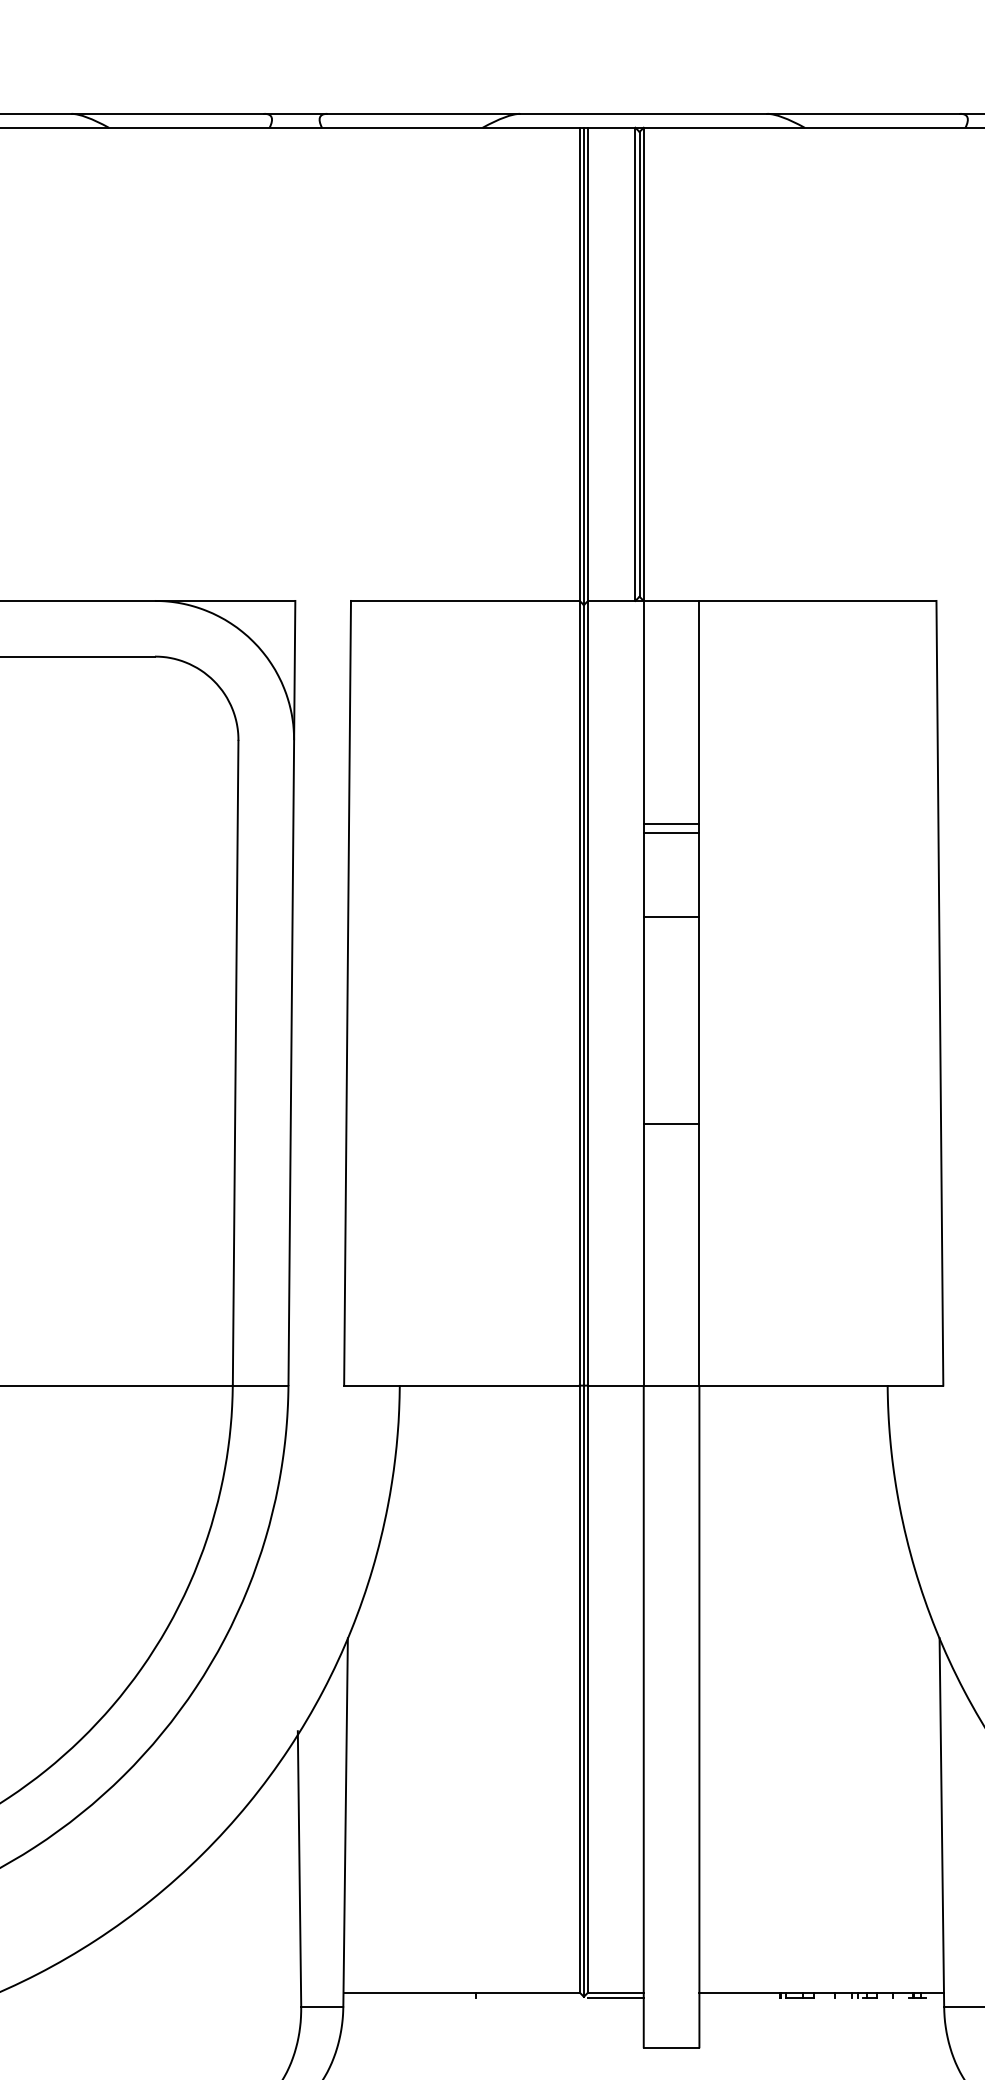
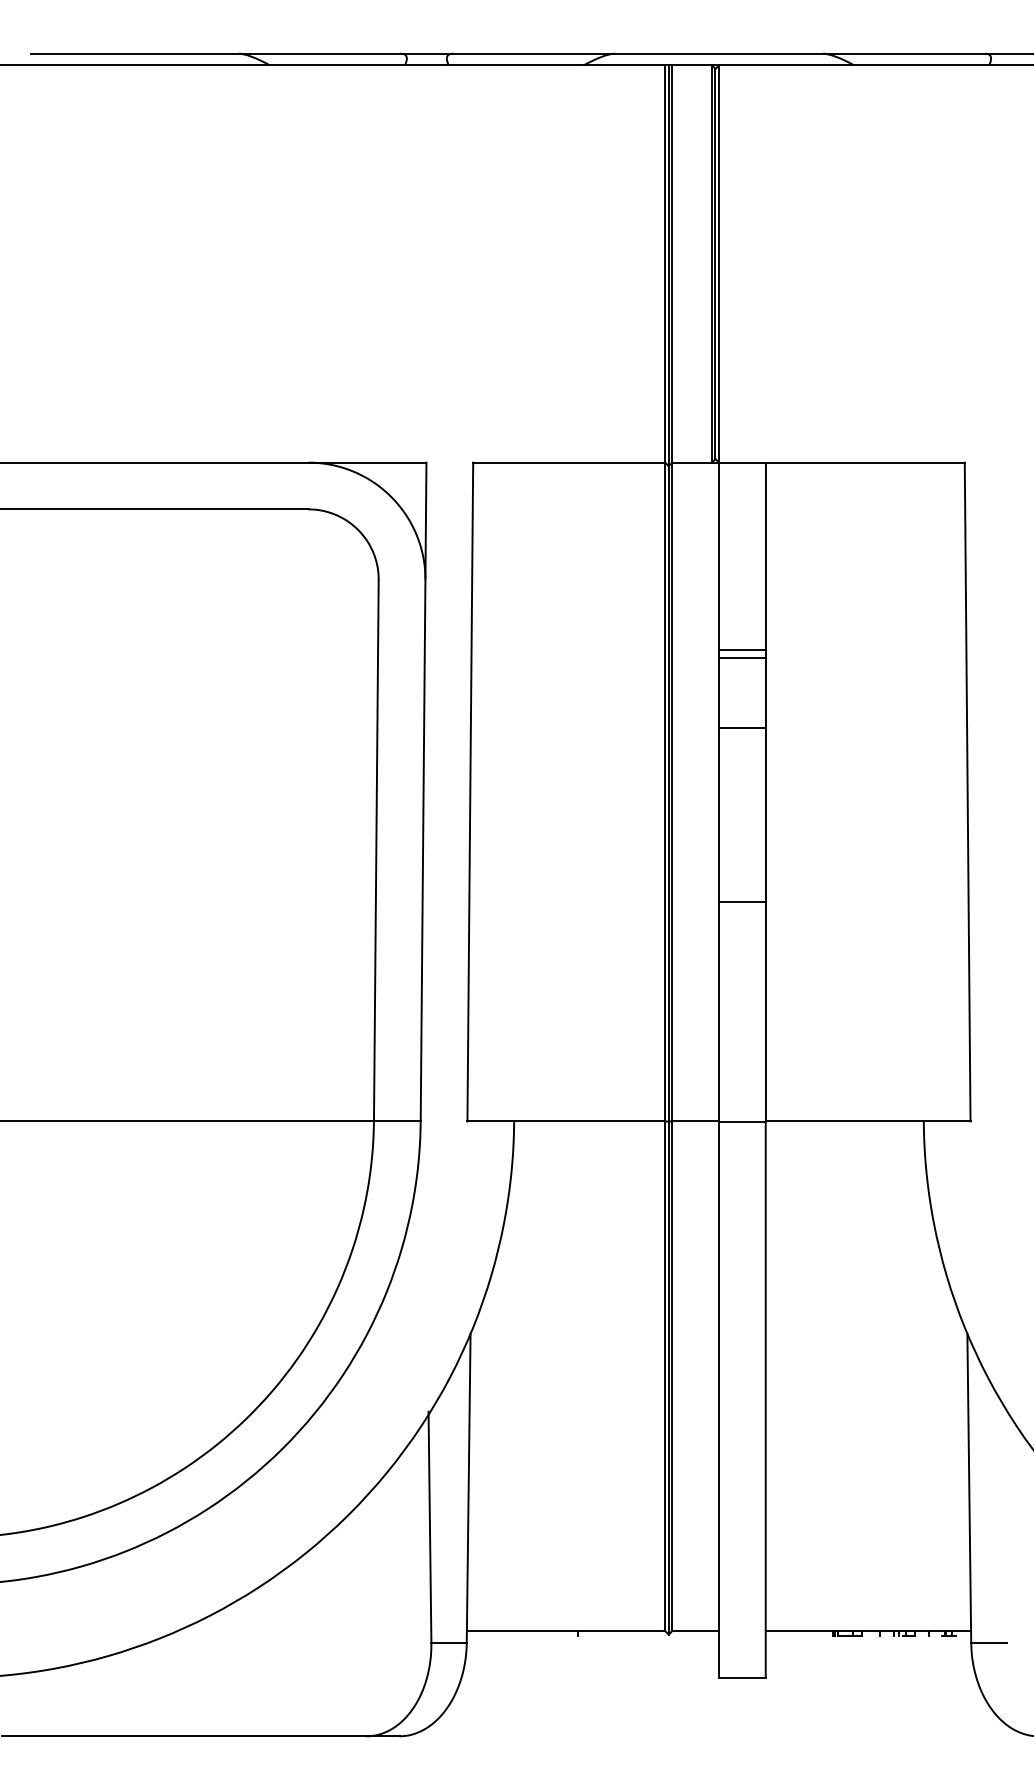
line: (615, 1997) -> (695, 1635), removed

